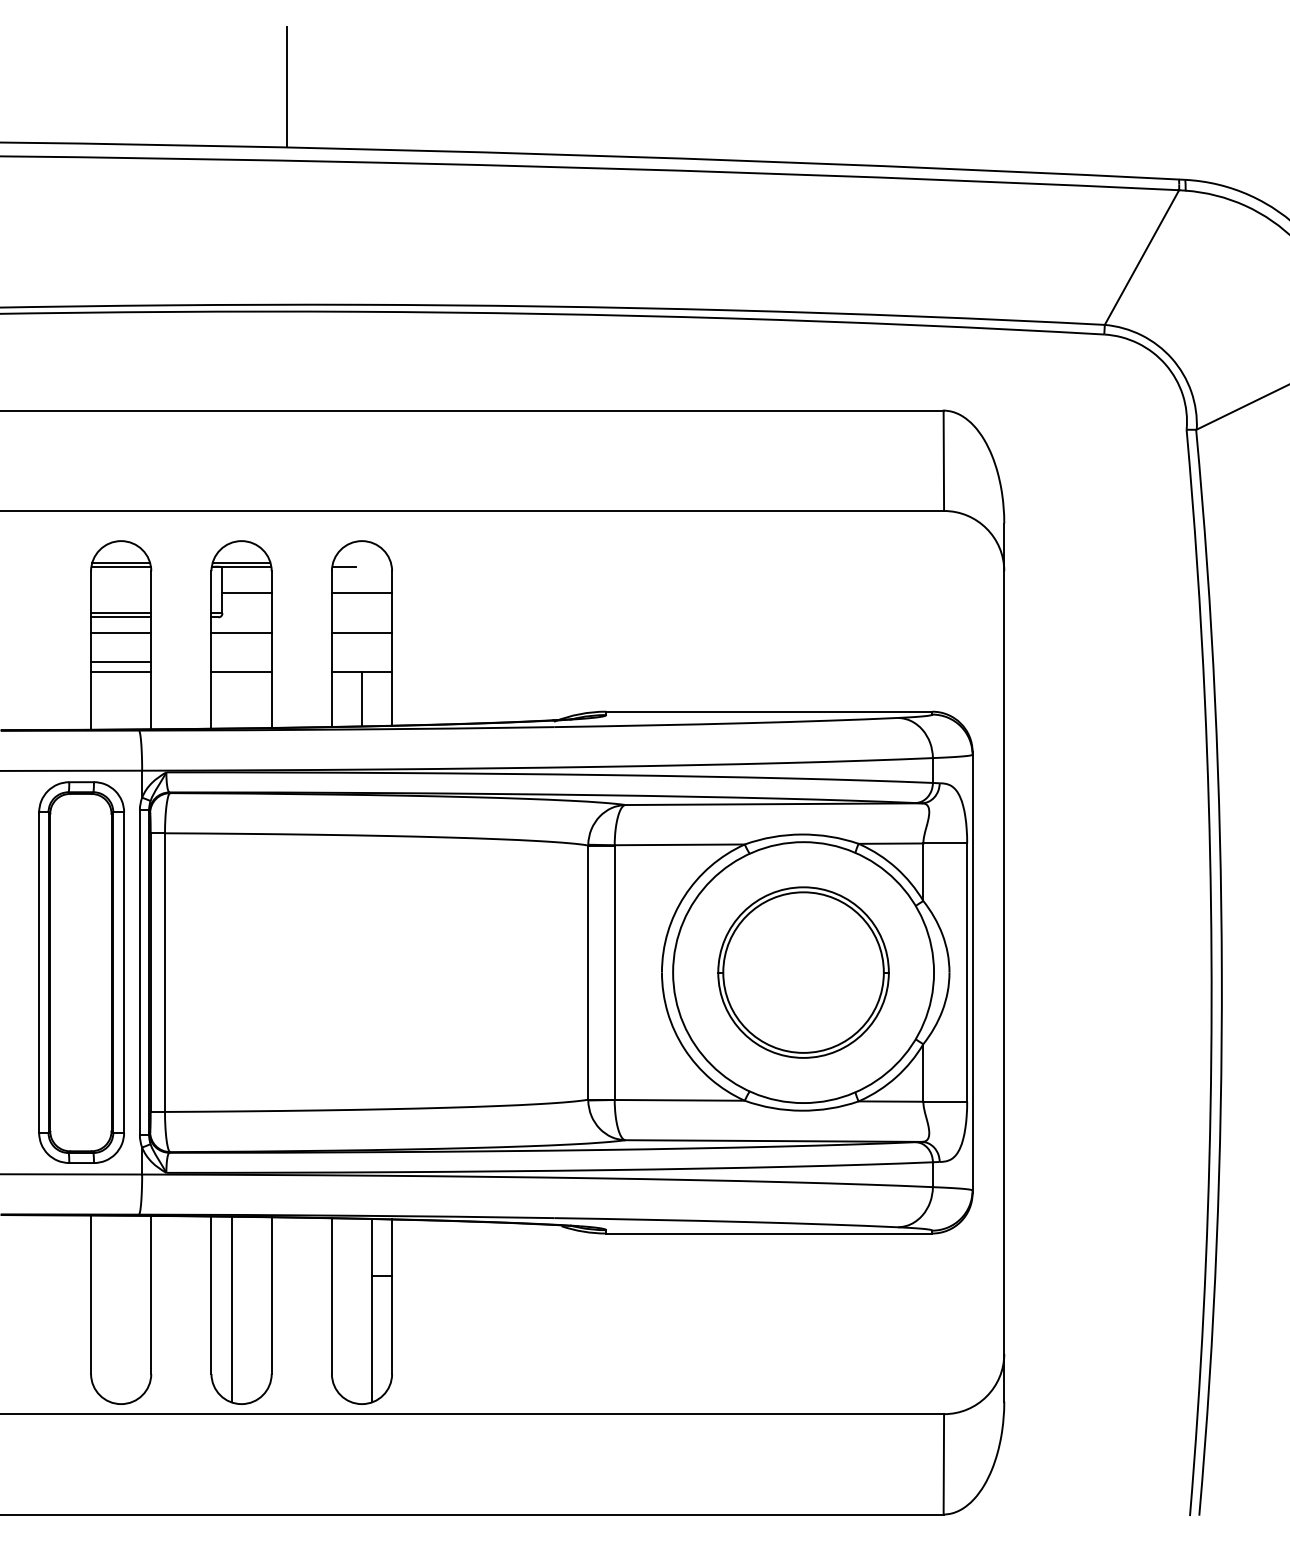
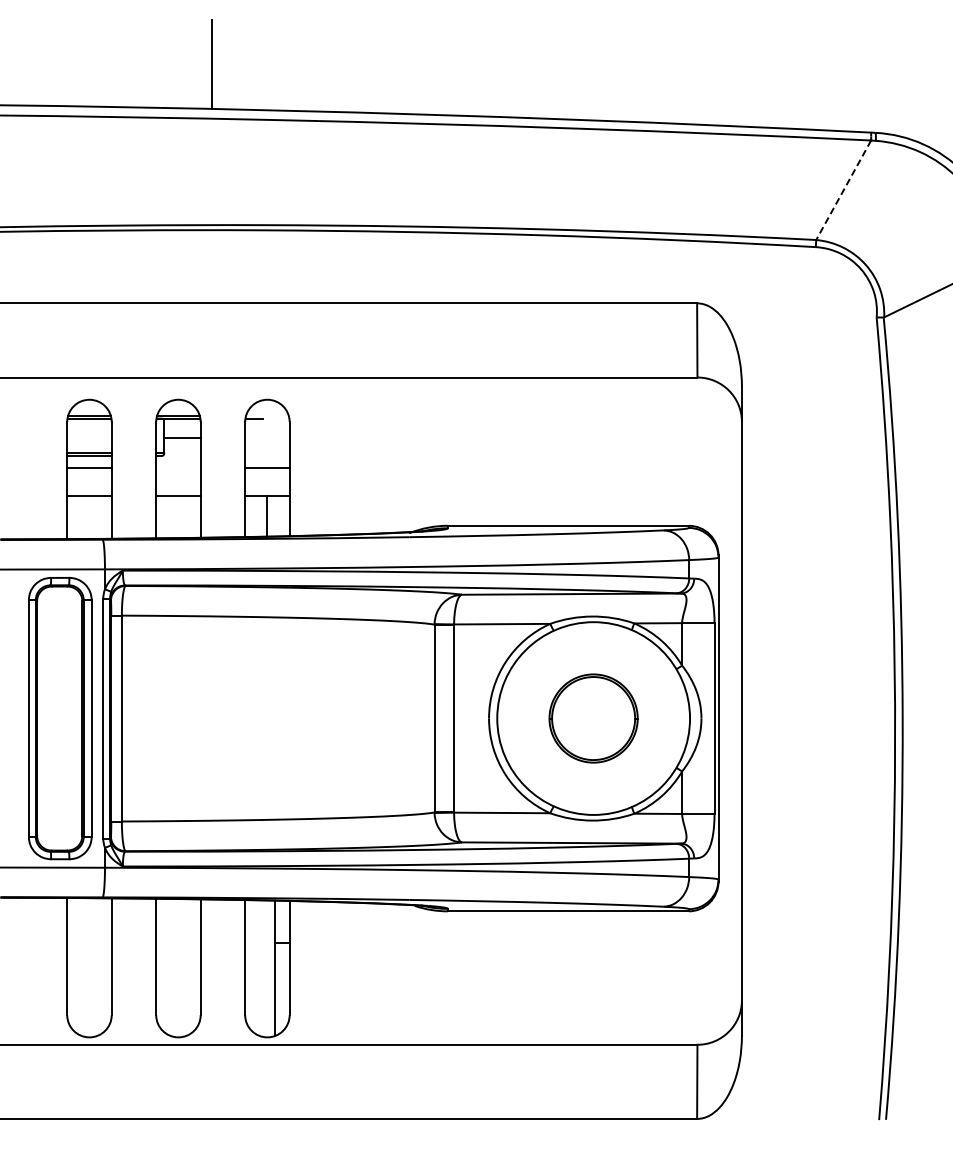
line: (1141, 257) -> (843, 190), solid -> dashed
line: (362, 593) -> (267, 438), removed
line: (241, 632) -> (178, 467), removed
line: (121, 661) -> (89, 488), removed
part: (803, 972) -> (593, 718), size x0.7
line: (232, 1308) -> (171, 966), removed

